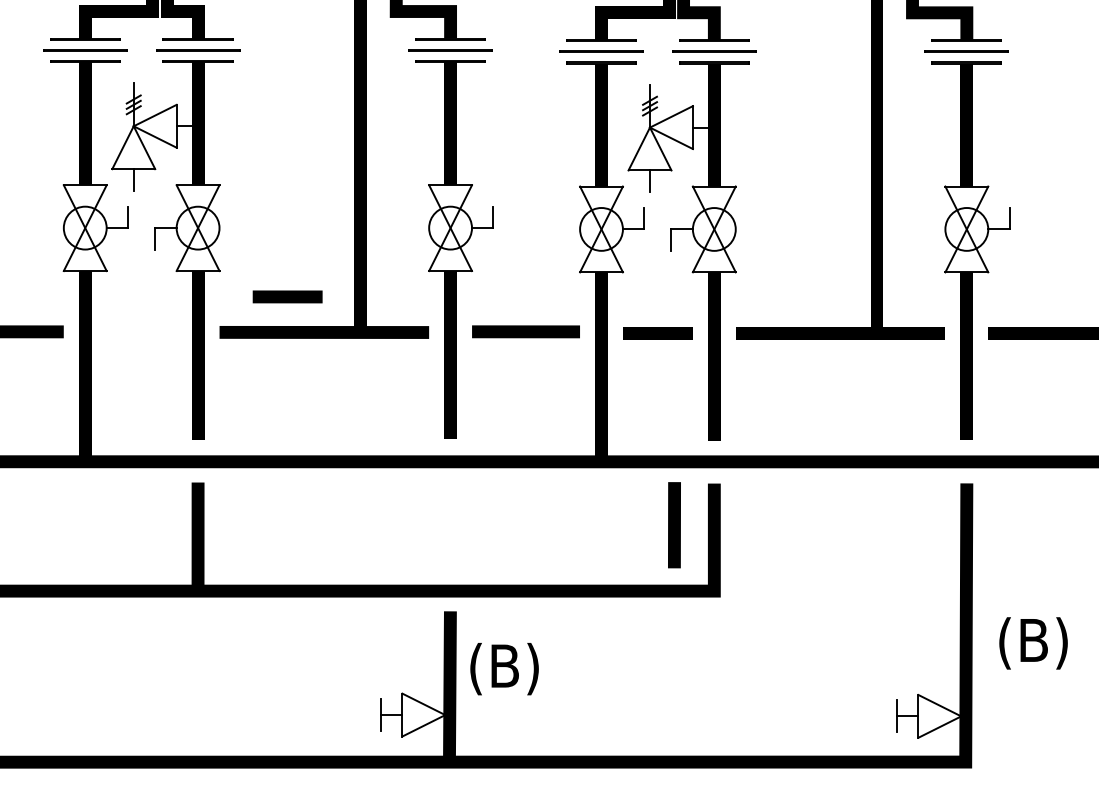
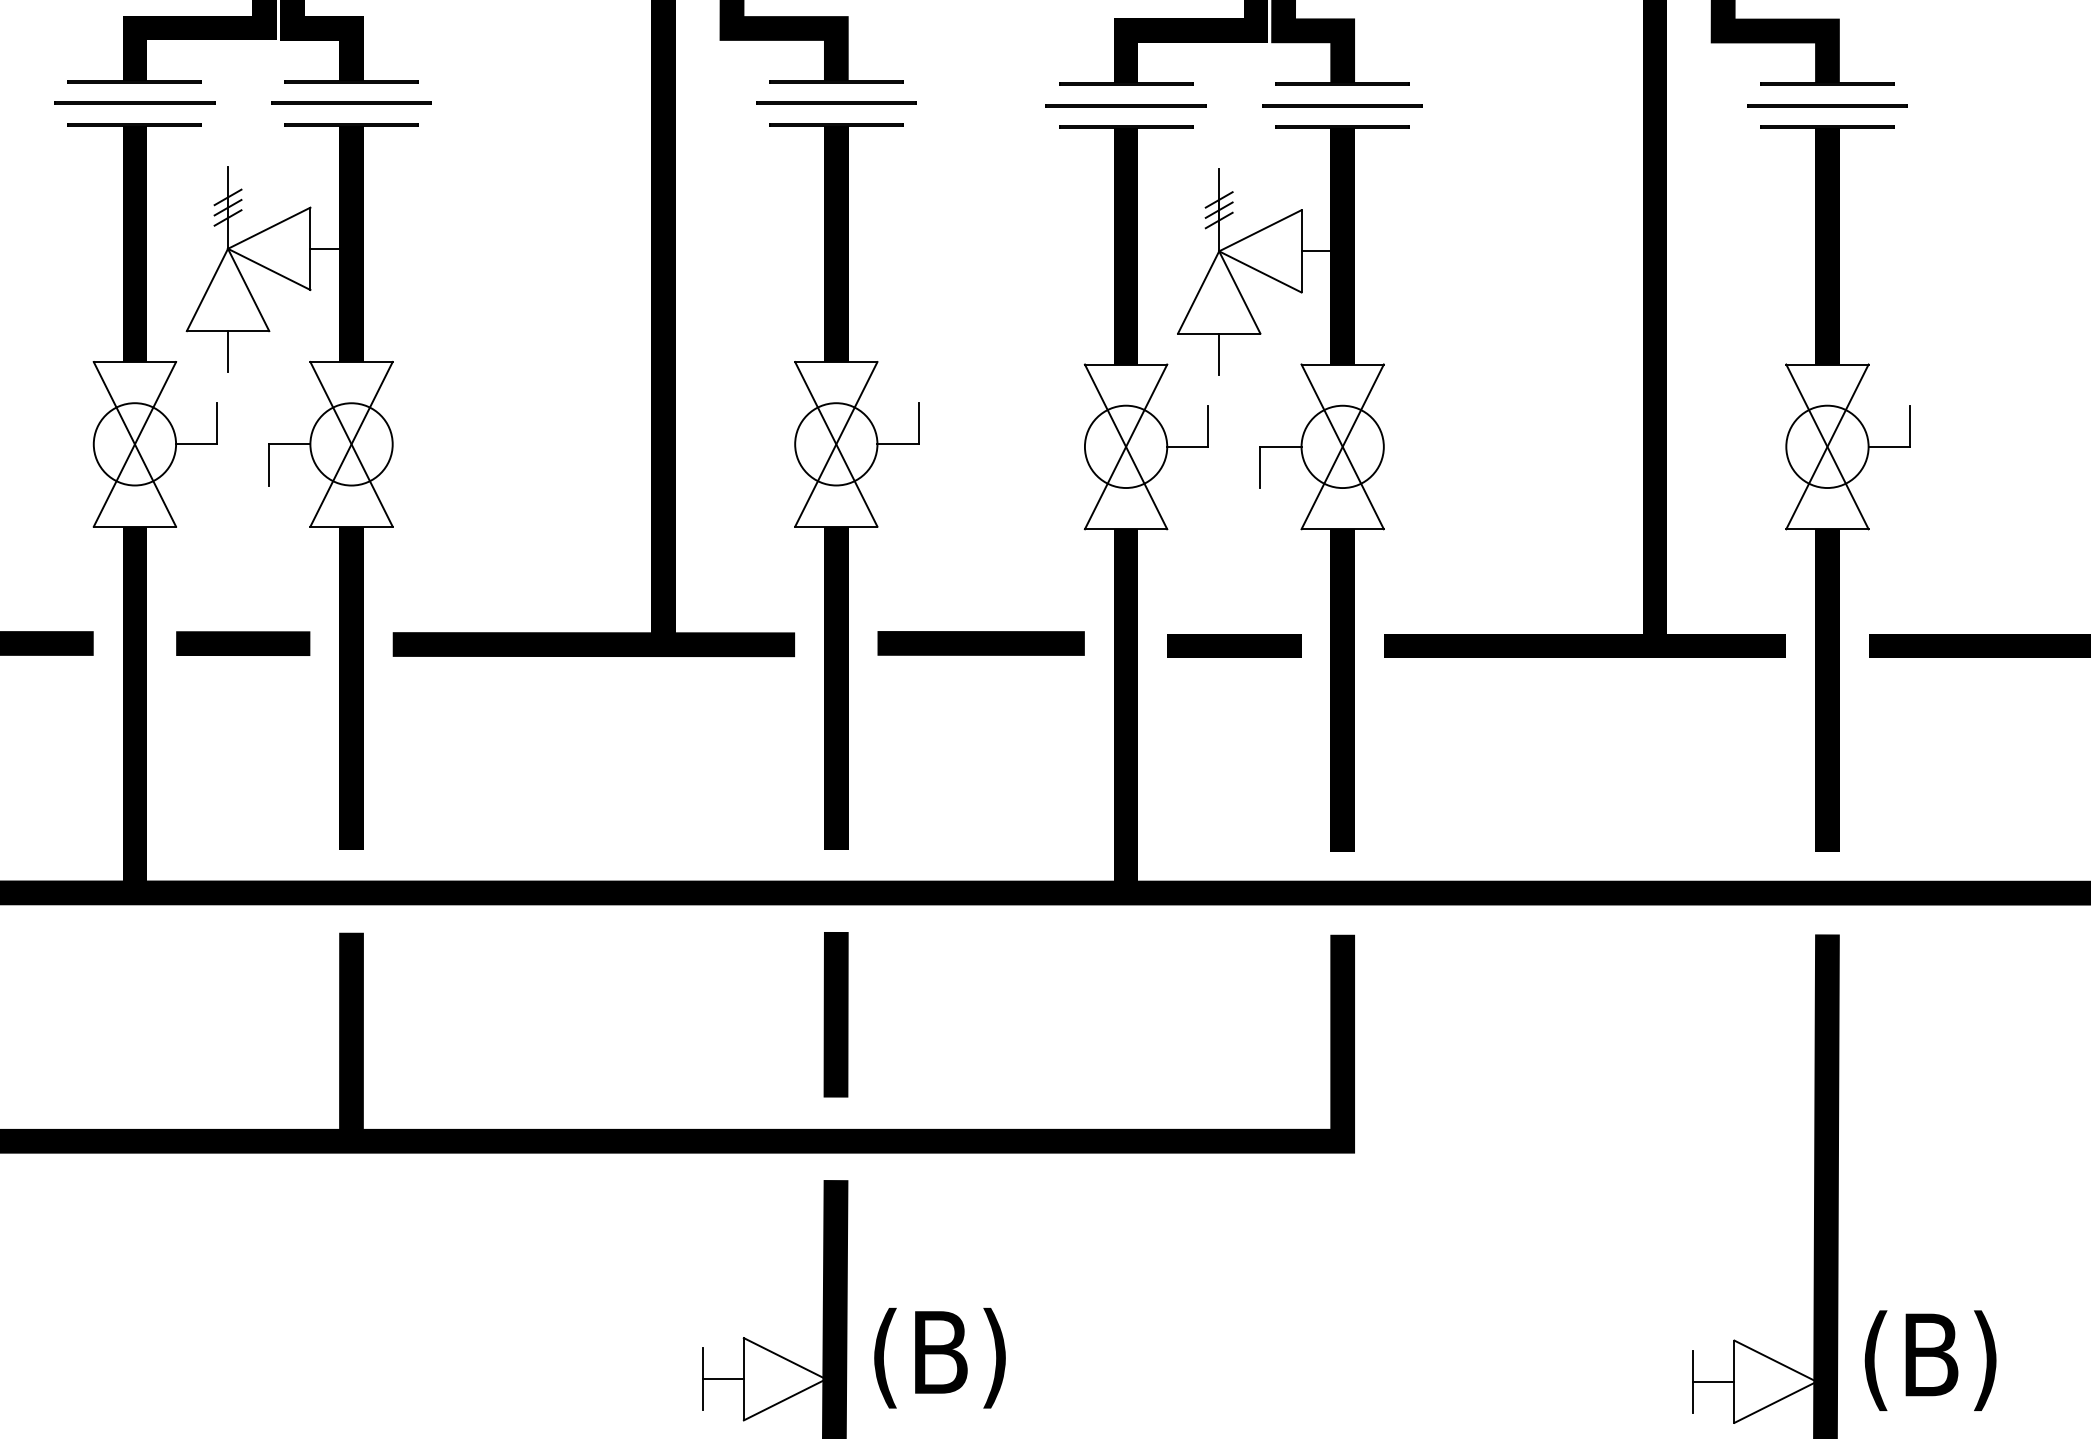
line: (287, 296) -> (242, 642), moved
line: (674, 525) -> (836, 1015), moved
text: (1033, 643) -> (1930, 1360), moved
text: (504, 669) -> (939, 1358), moved

